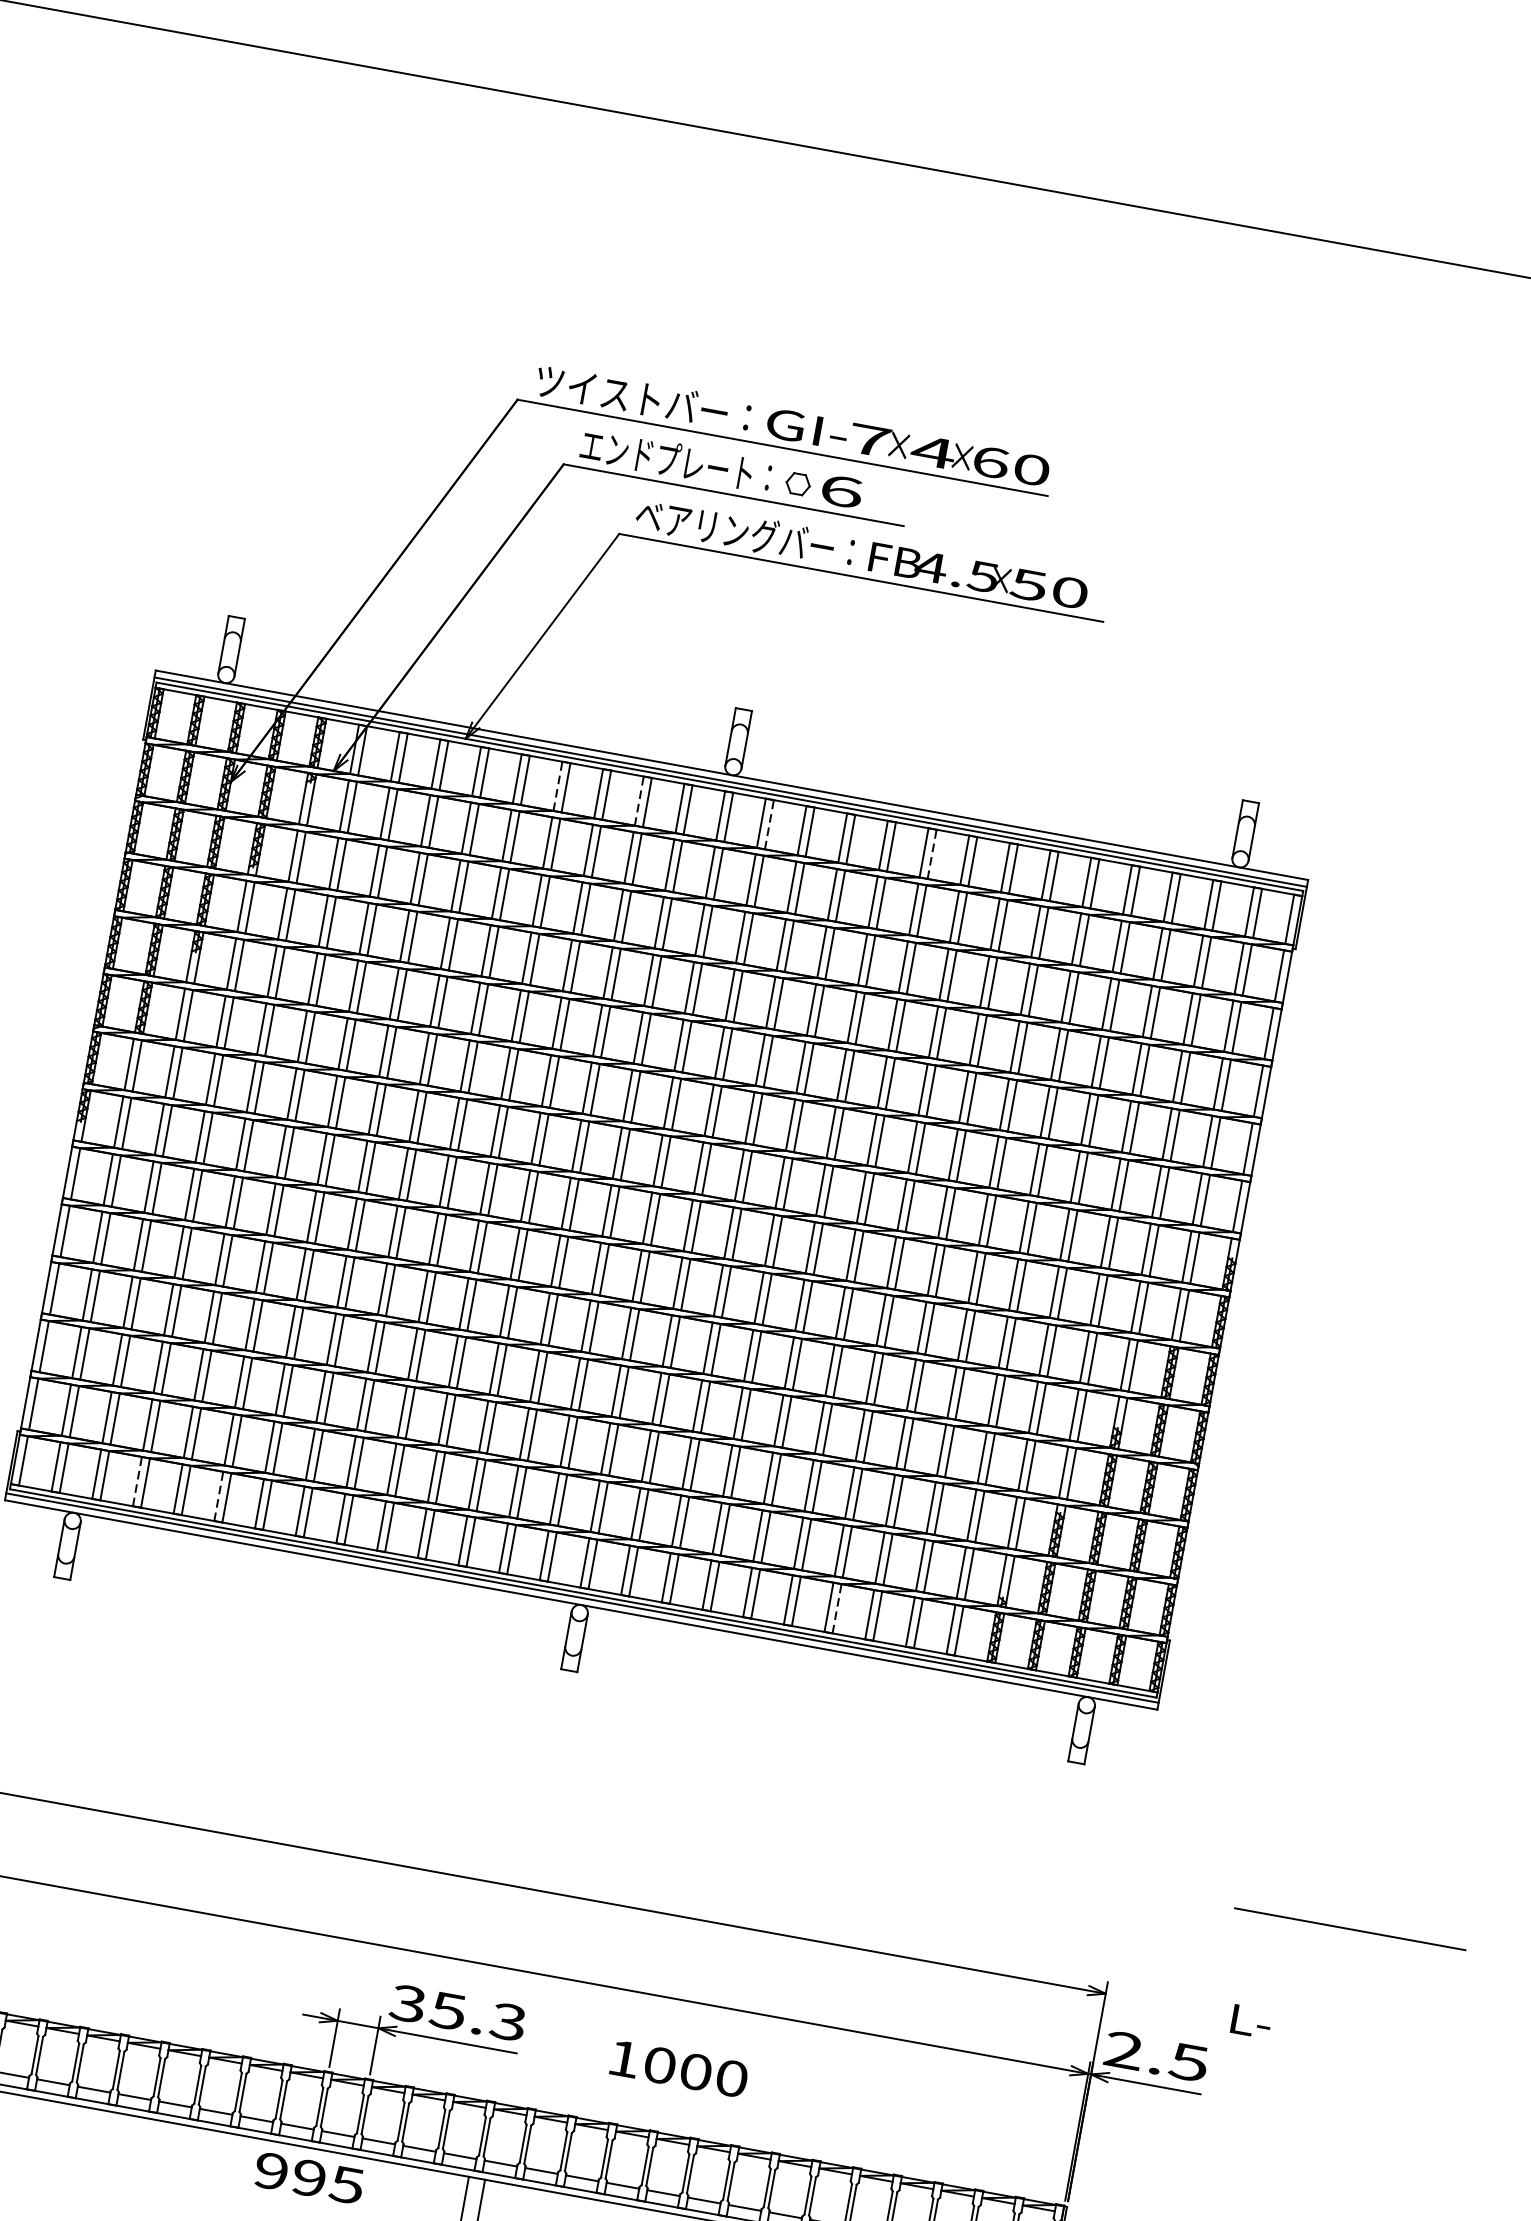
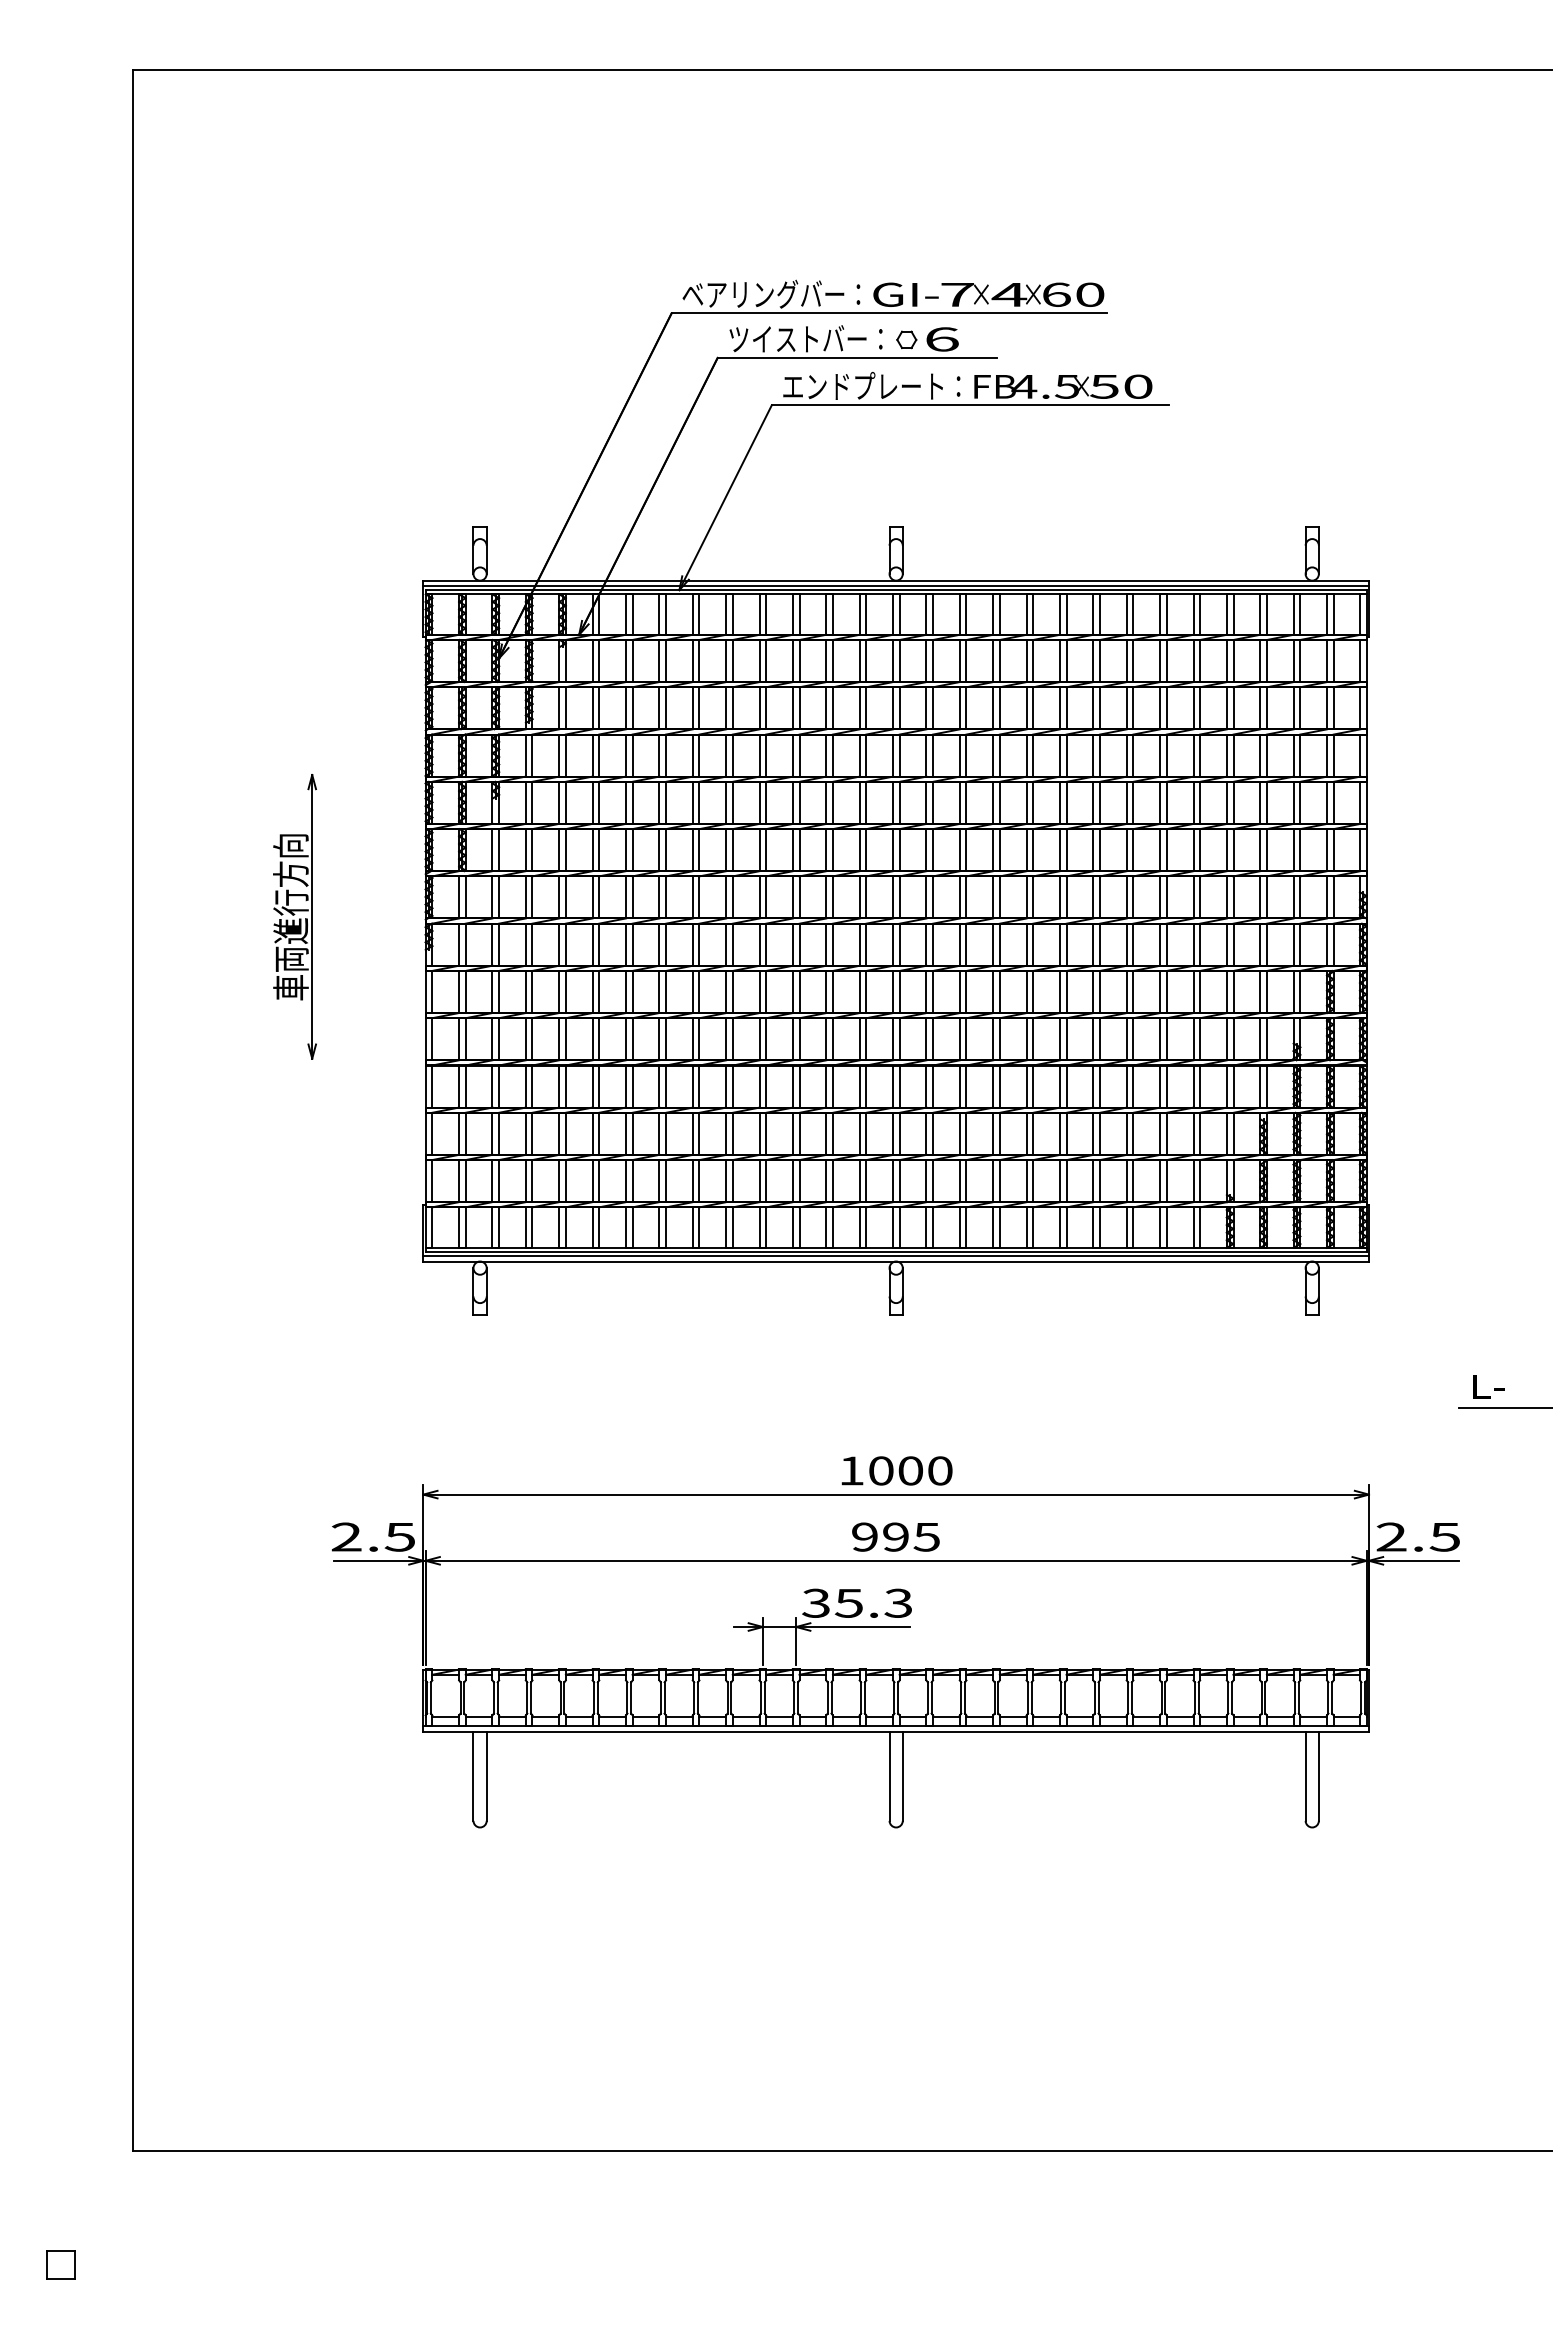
text: (643, 397) -> (771, 293), ツイストバー： -> ベアリングバー：
text: (675, 460) -> (805, 338), エンドプレート： -> ツイストバー：
text: (735, 530) -> (863, 385), ベアリングバー： -> エンドプレート：
line: (557, 786) -> (759, 614), dashed -> solid
line: (639, 801) -> (826, 614), dashed -> solid
line: (769, 824) -> (933, 614), dashed -> solid
line: (932, 854) -> (1066, 614), dashed -> solid
line: (137, 1481) -> (525, 1227), dashed -> solid
line: (218, 1496) -> (592, 1227), dashed -> solid
line: (836, 1608) -> (1099, 1227), dashed -> solid
text: (1251, 2021) -> (1488, 1386), moved
text: (678, 2068) -> (896, 1470), moved
text: (308, 2177) -> (895, 1536), moved

